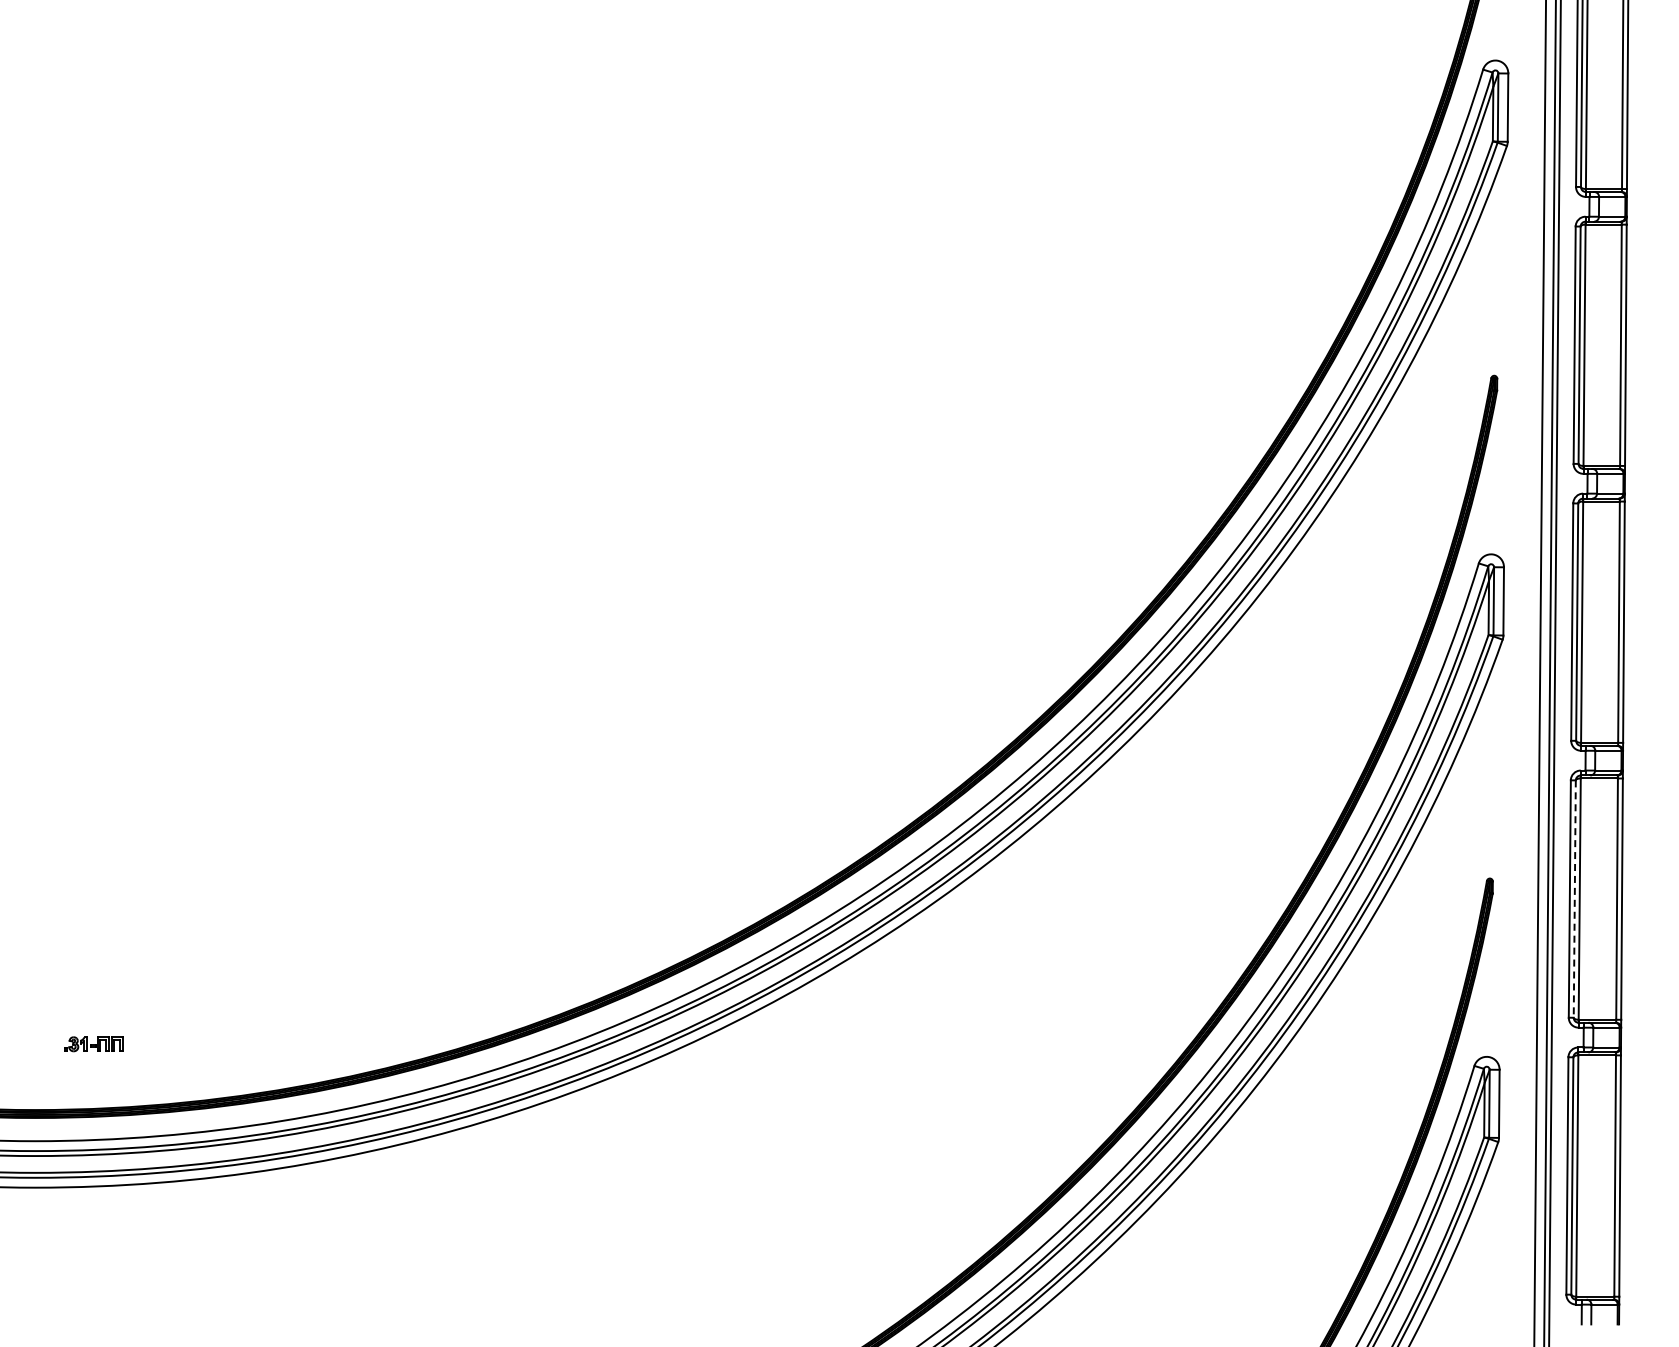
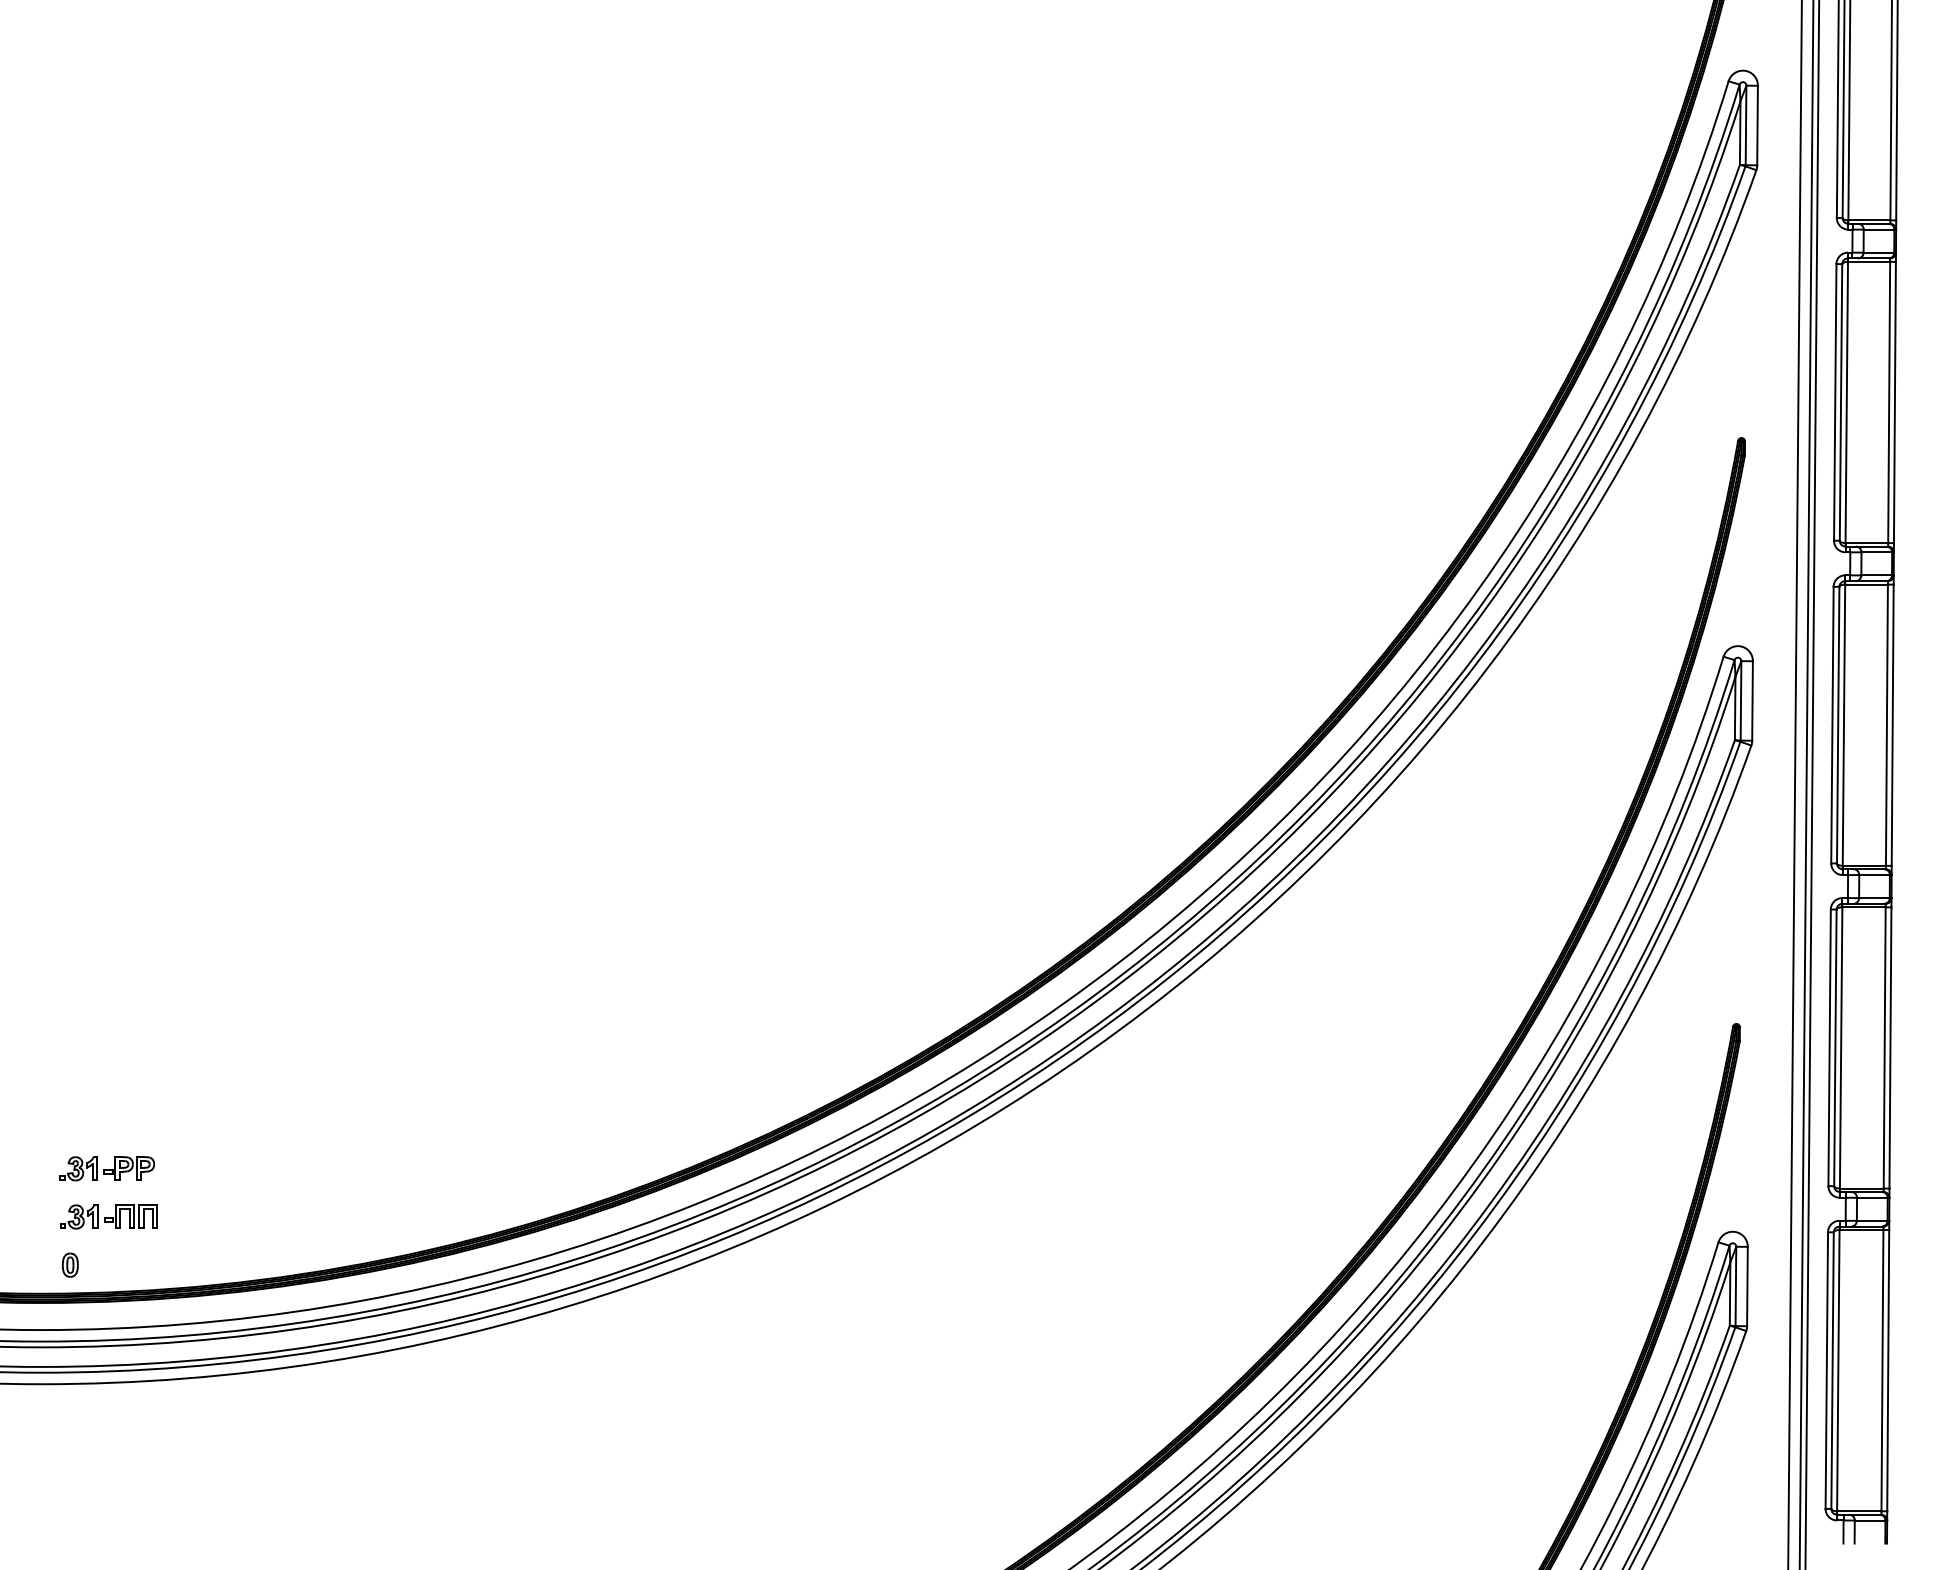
line: (1574, 899) -> (1835, 1048), dashed -> solid
part: (91, 1002) -> (106, 1168), added
part: (93, 1044) -> (109, 1217), size x1.43
part: (59, 1085) -> (69, 1265), added

